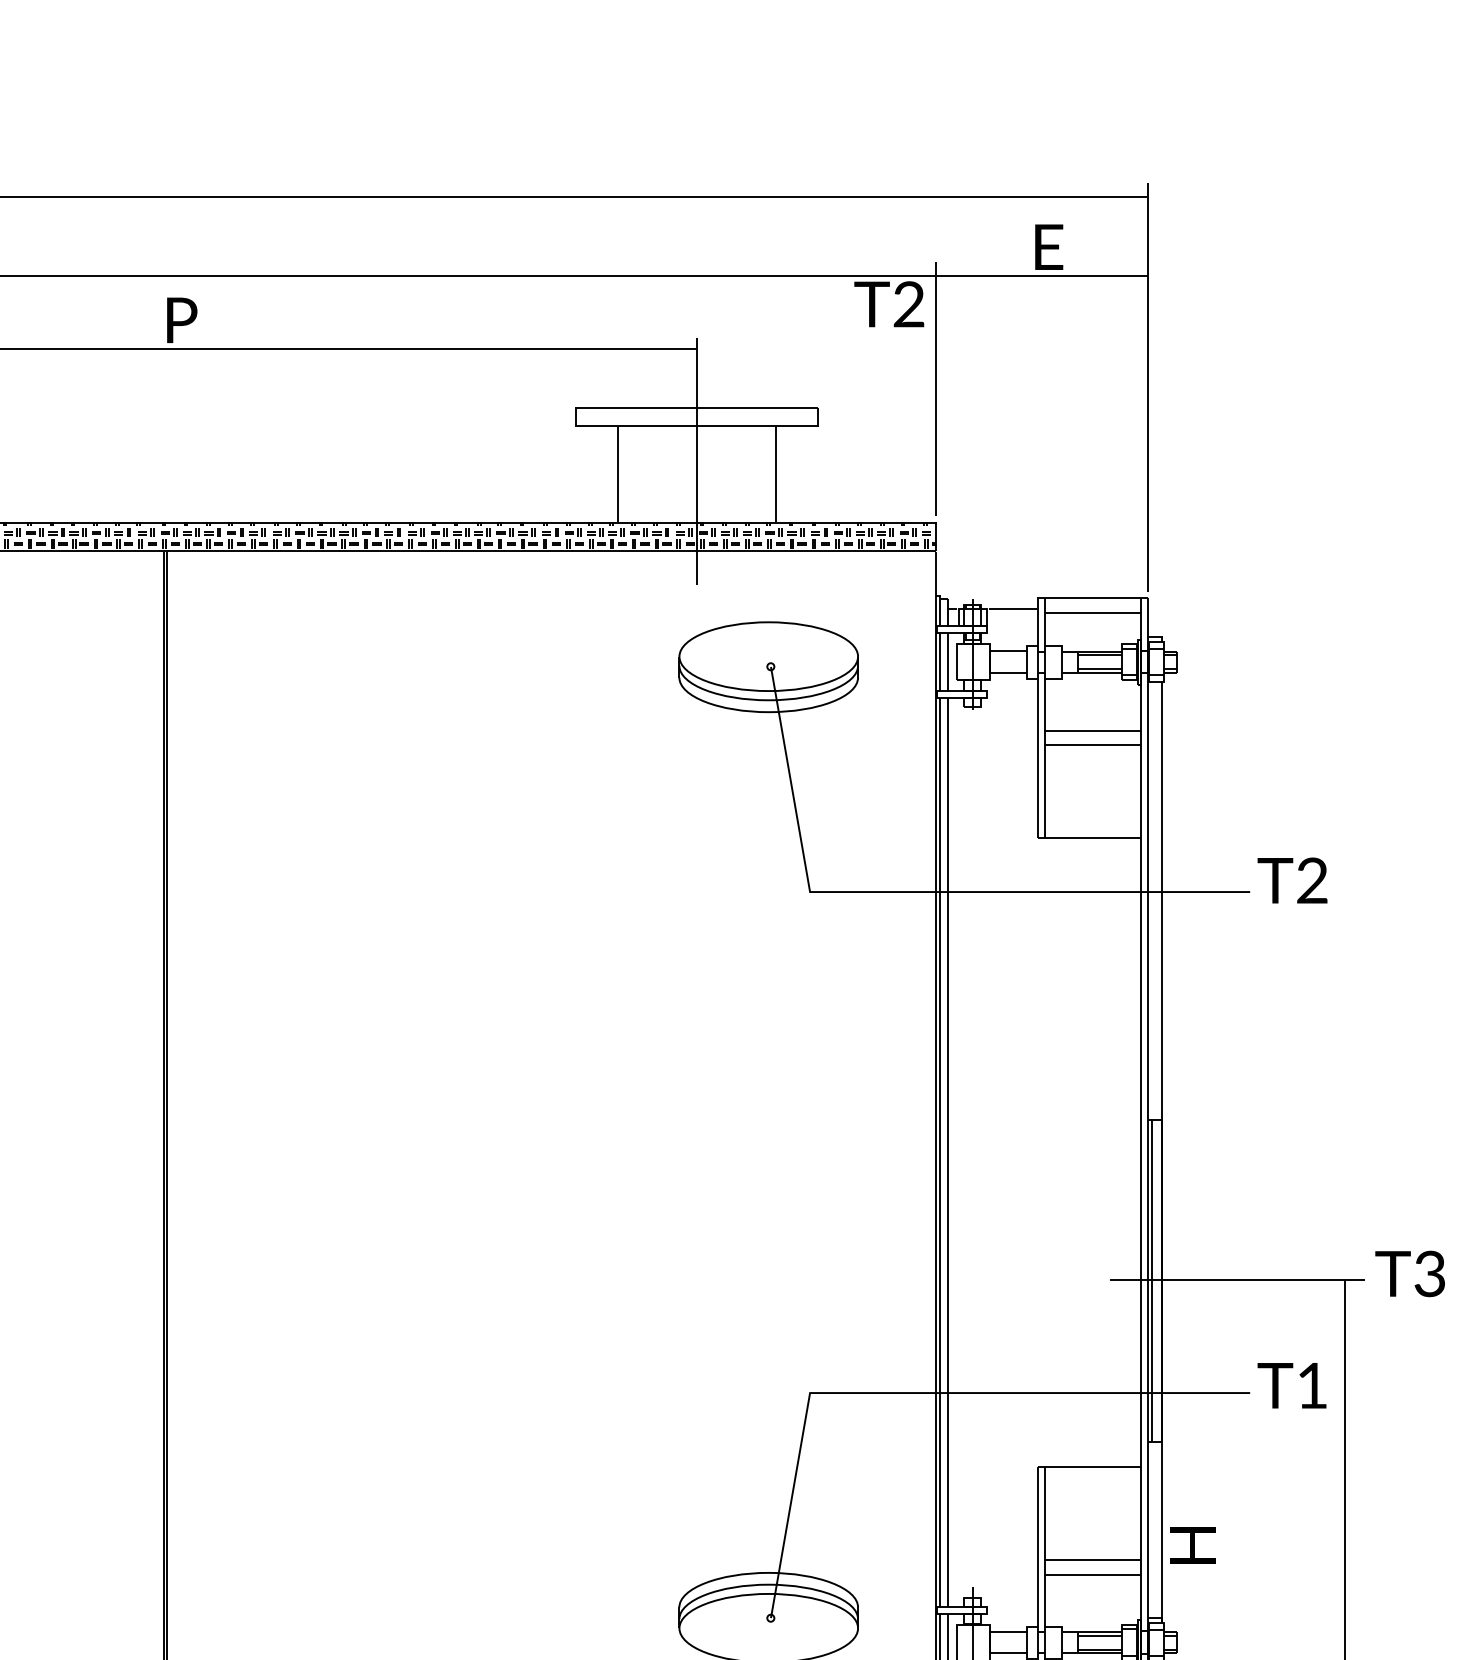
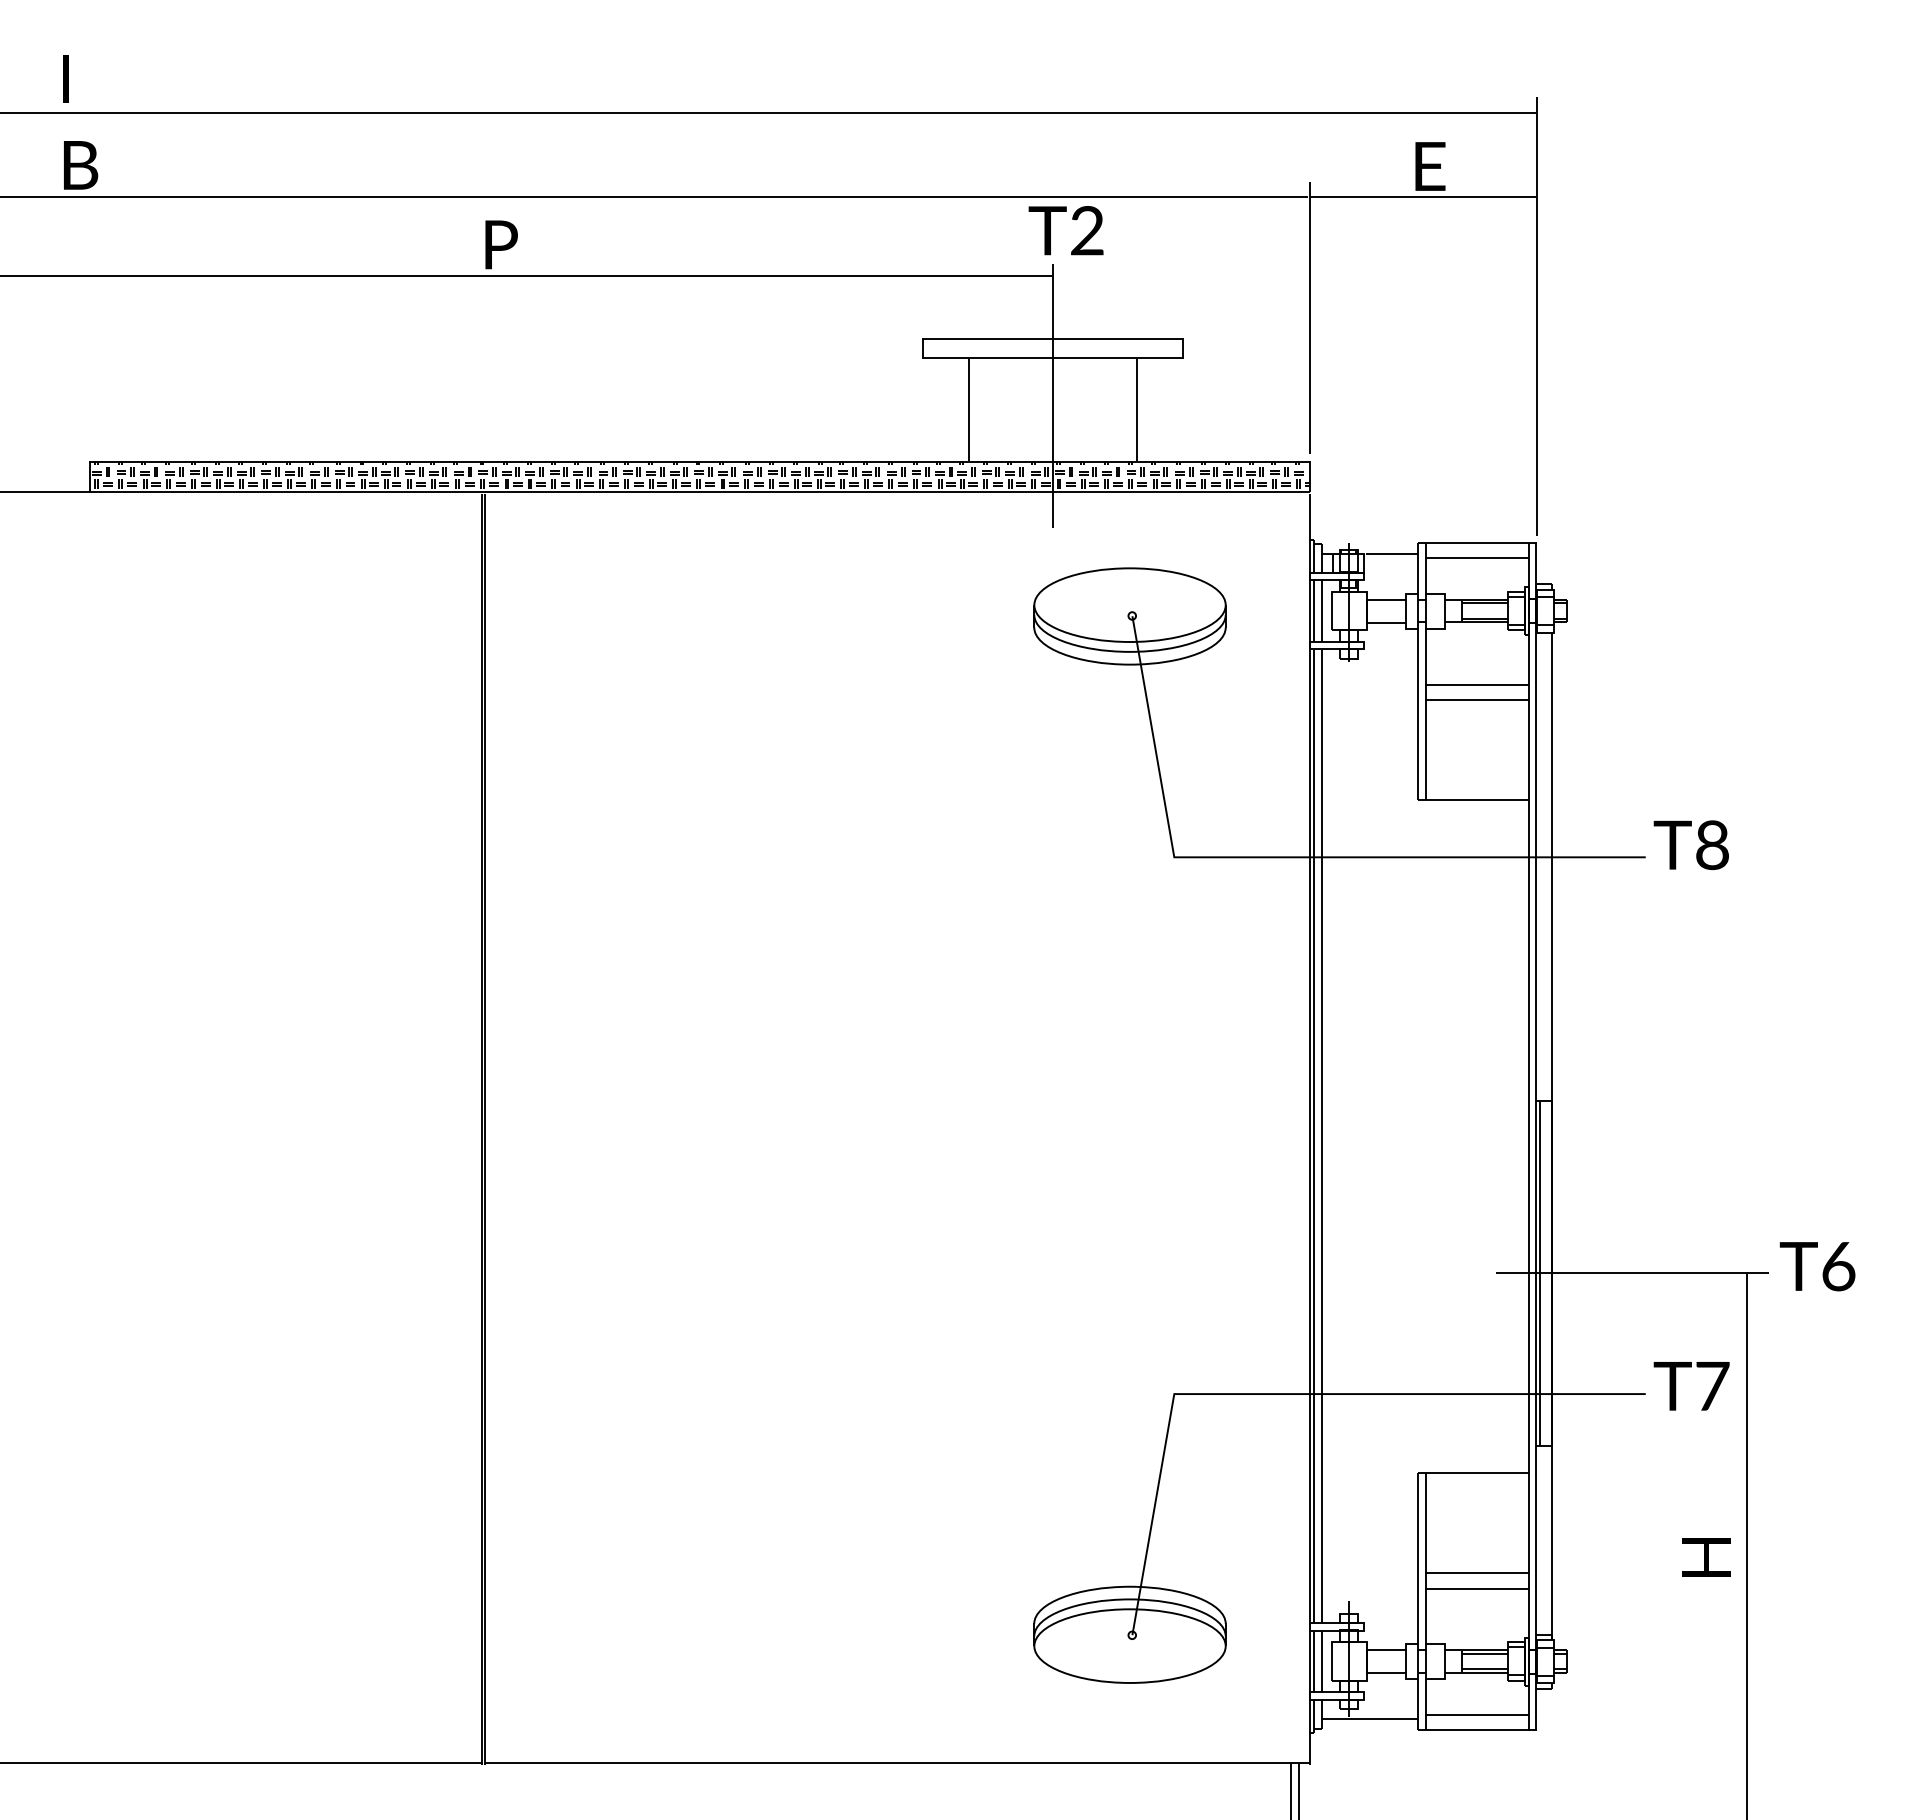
text: (888, 304) -> (1065, 230), moved
text: (1312, 881) -> (1712, 845), T2 -> T8
text: (1430, 1273) -> (1838, 1266), T3 -> T6
text: (1312, 1385) -> (1712, 1385), T1 -> T7
text: (1192, 1545) -> (1706, 1557), moved

